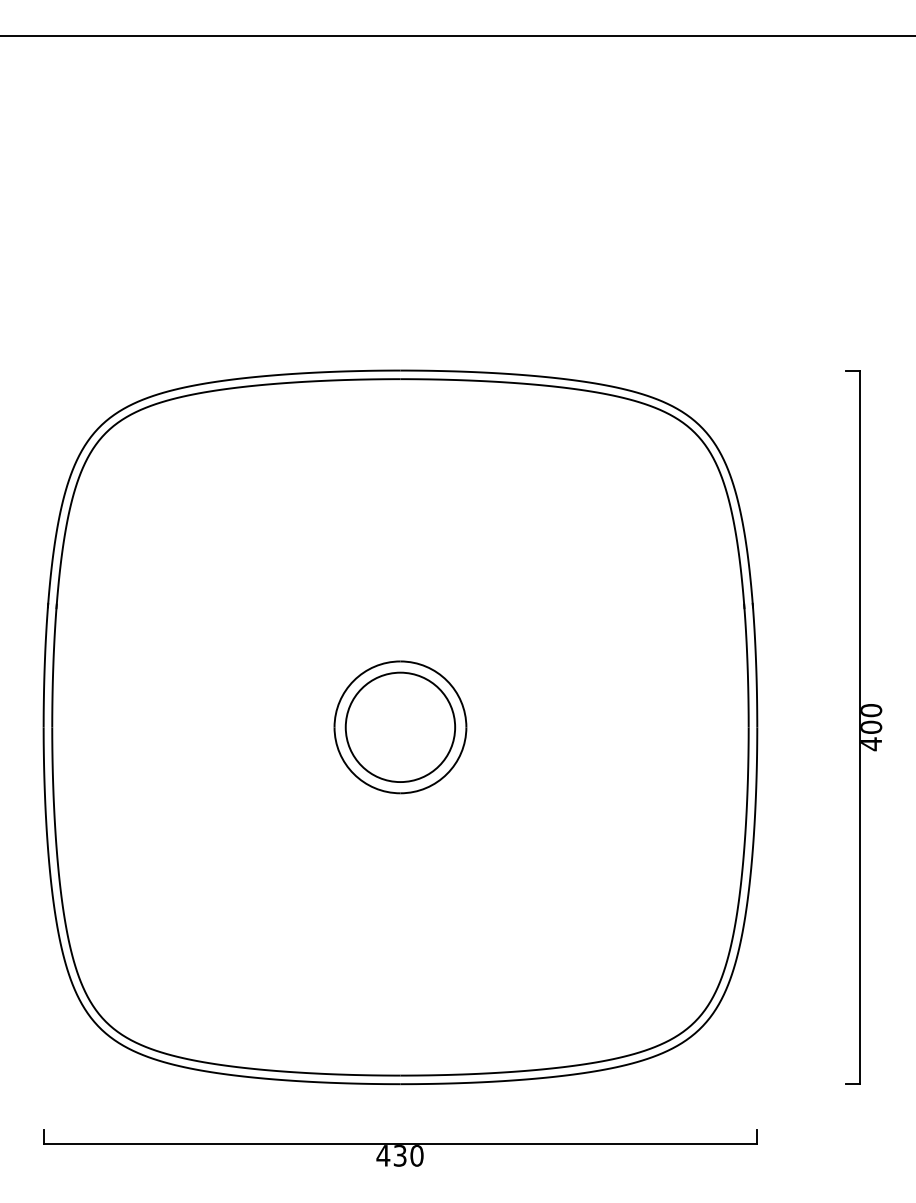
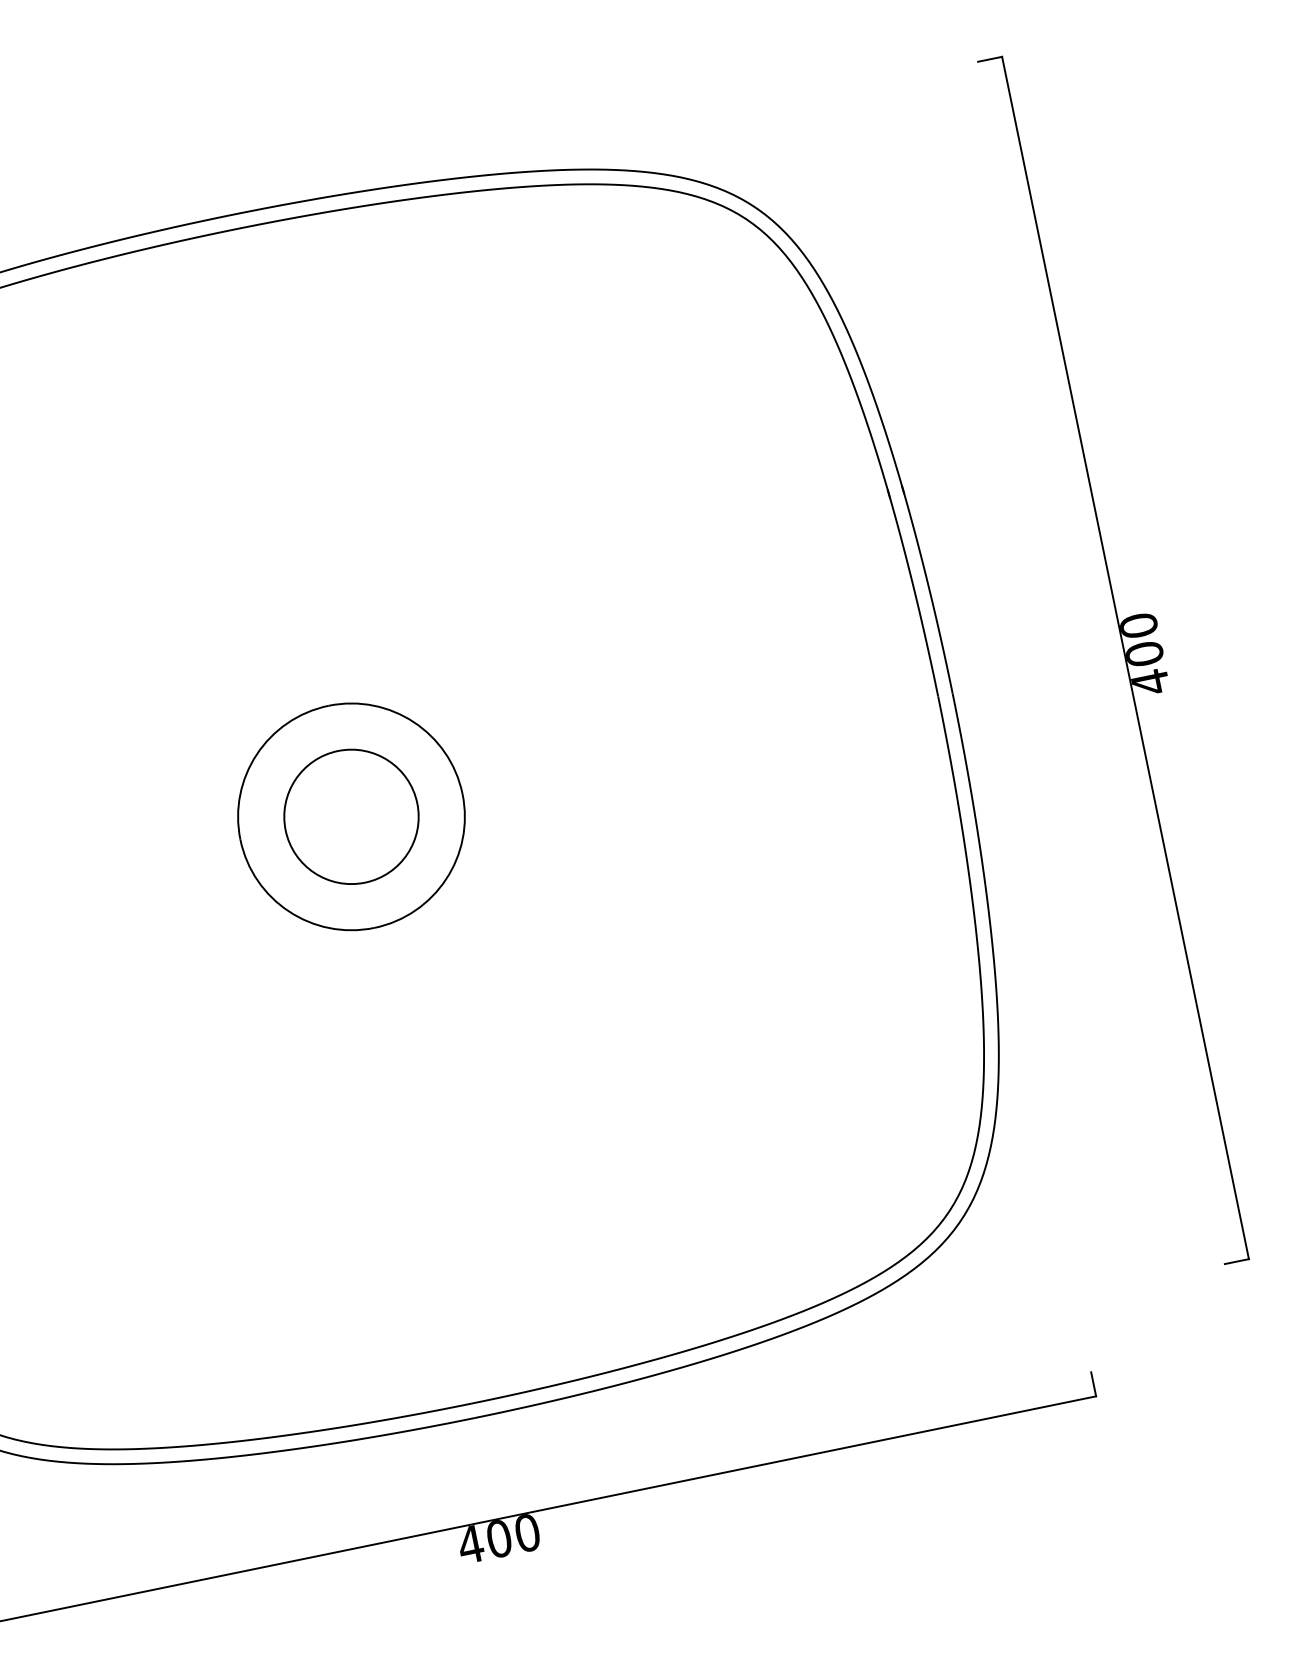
circle: (400, 727) -> (351, 817), size x0.71
text: (399, 1155) -> (497, 1538), 430 -> 400

